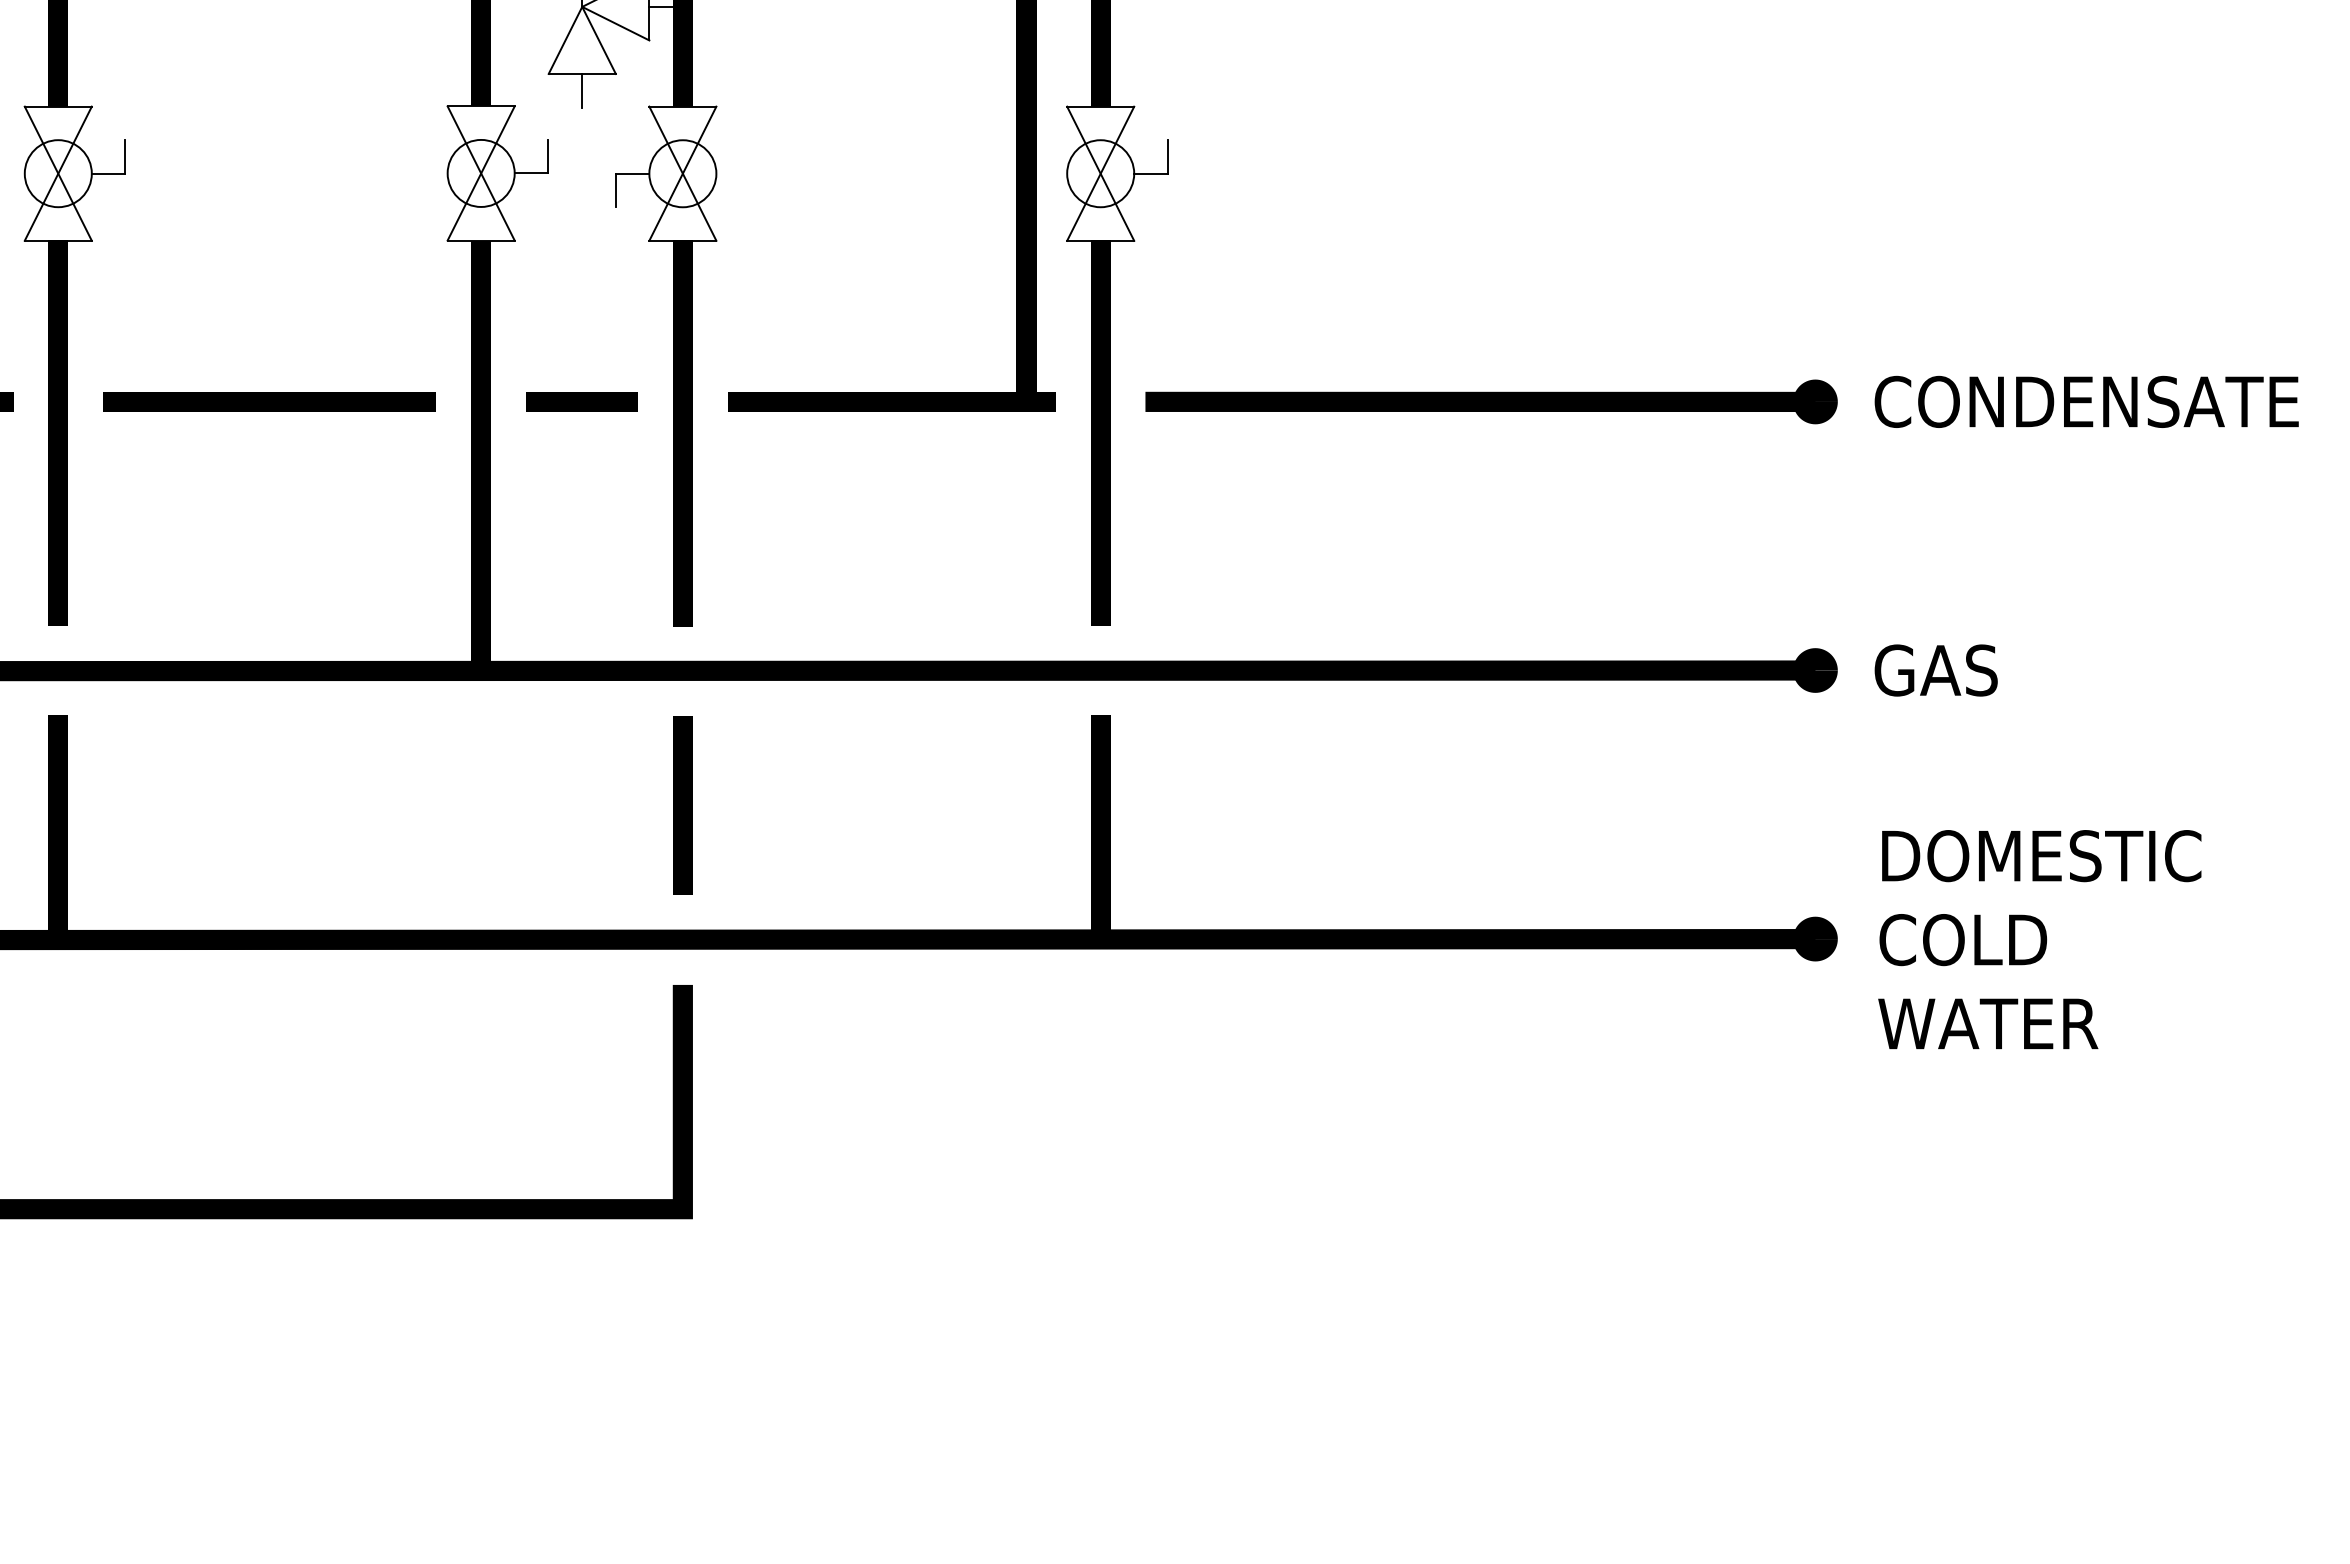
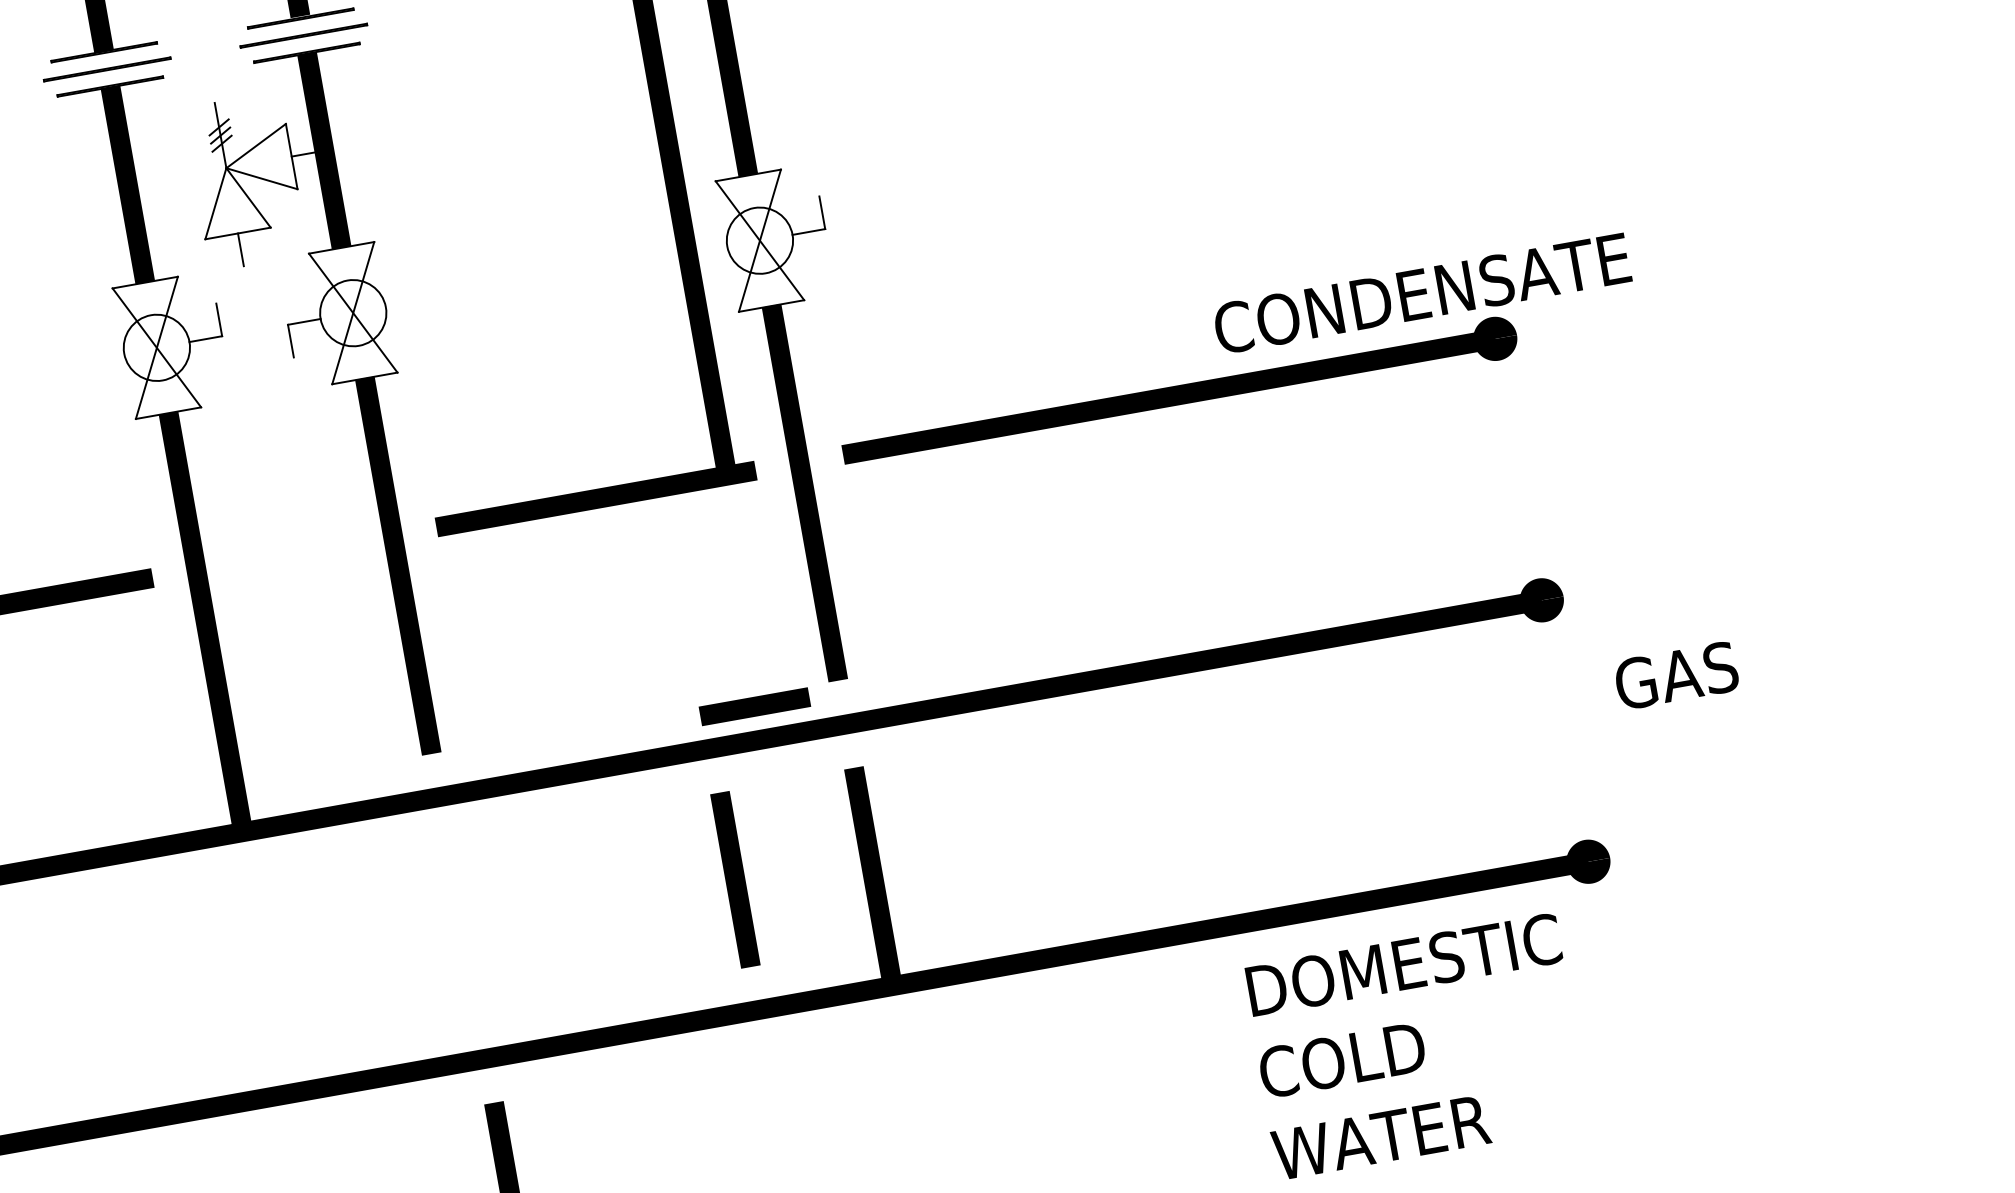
line: (581, 401) -> (754, 706), moved
text: (2086, 401) -> (1421, 293), moved
text: (1935, 670) -> (1675, 675), moved
line: (682, 805) -> (734, 879), moved
text: (2039, 939) -> (1416, 1046), moved

